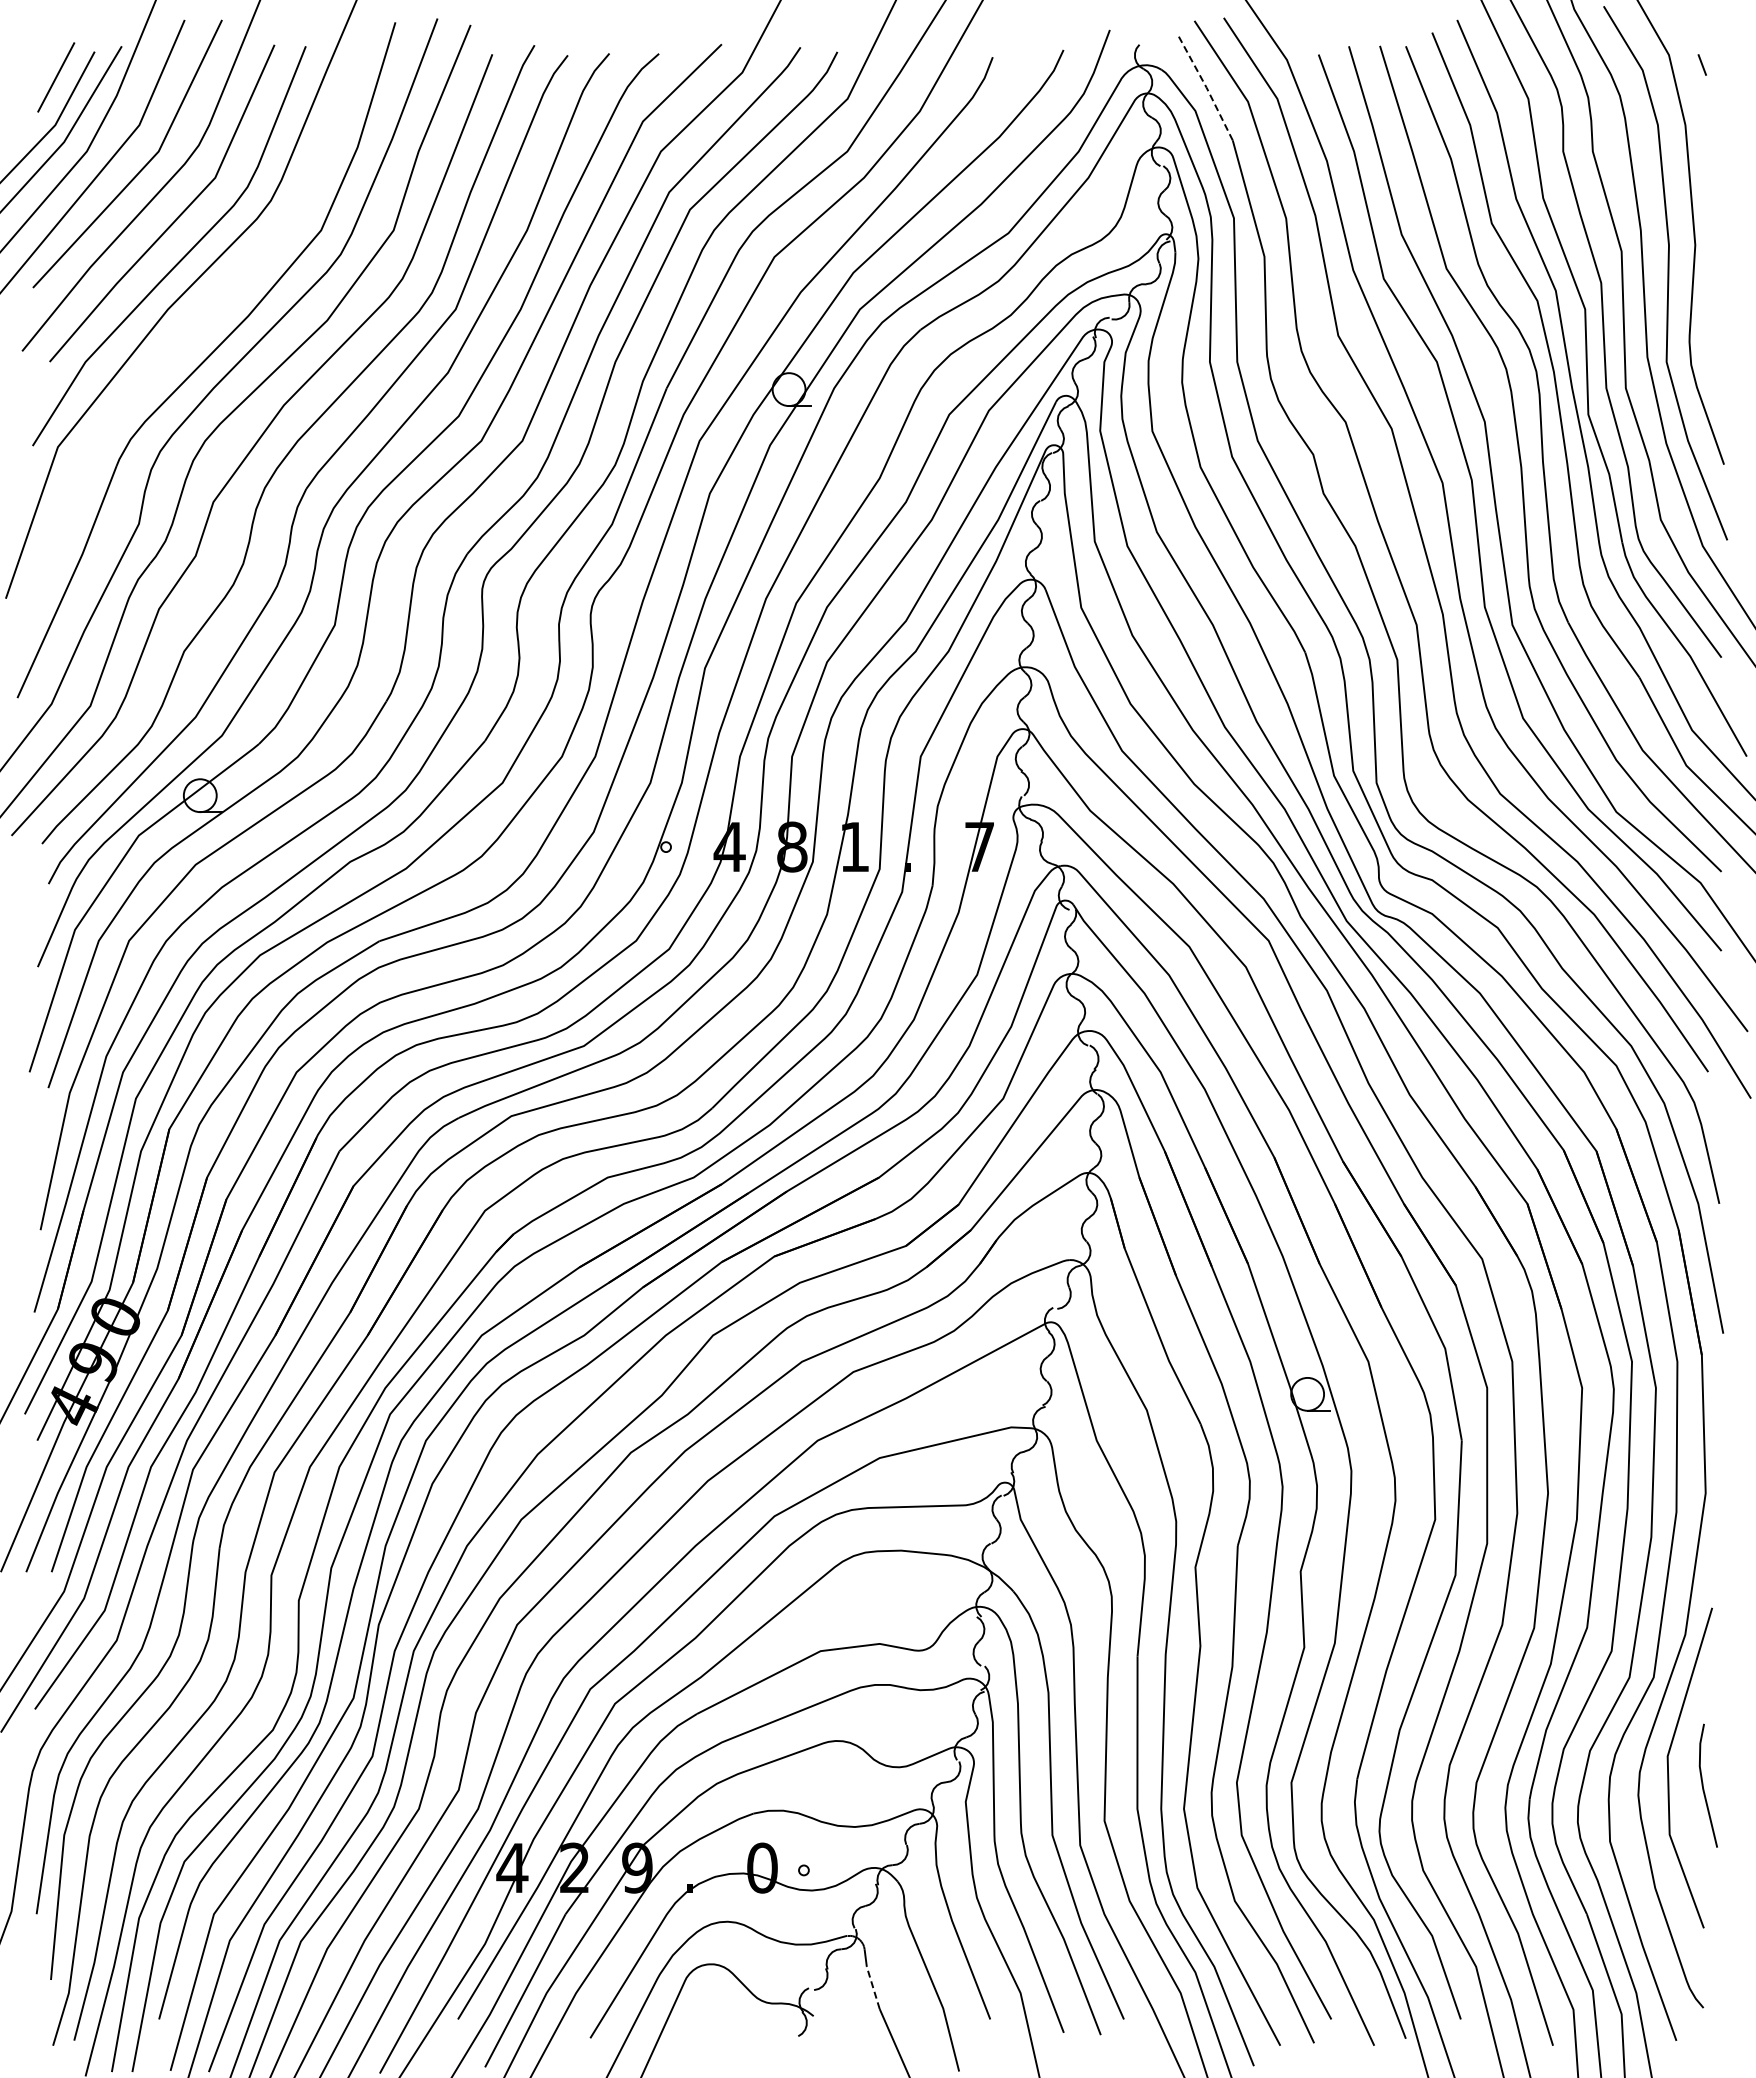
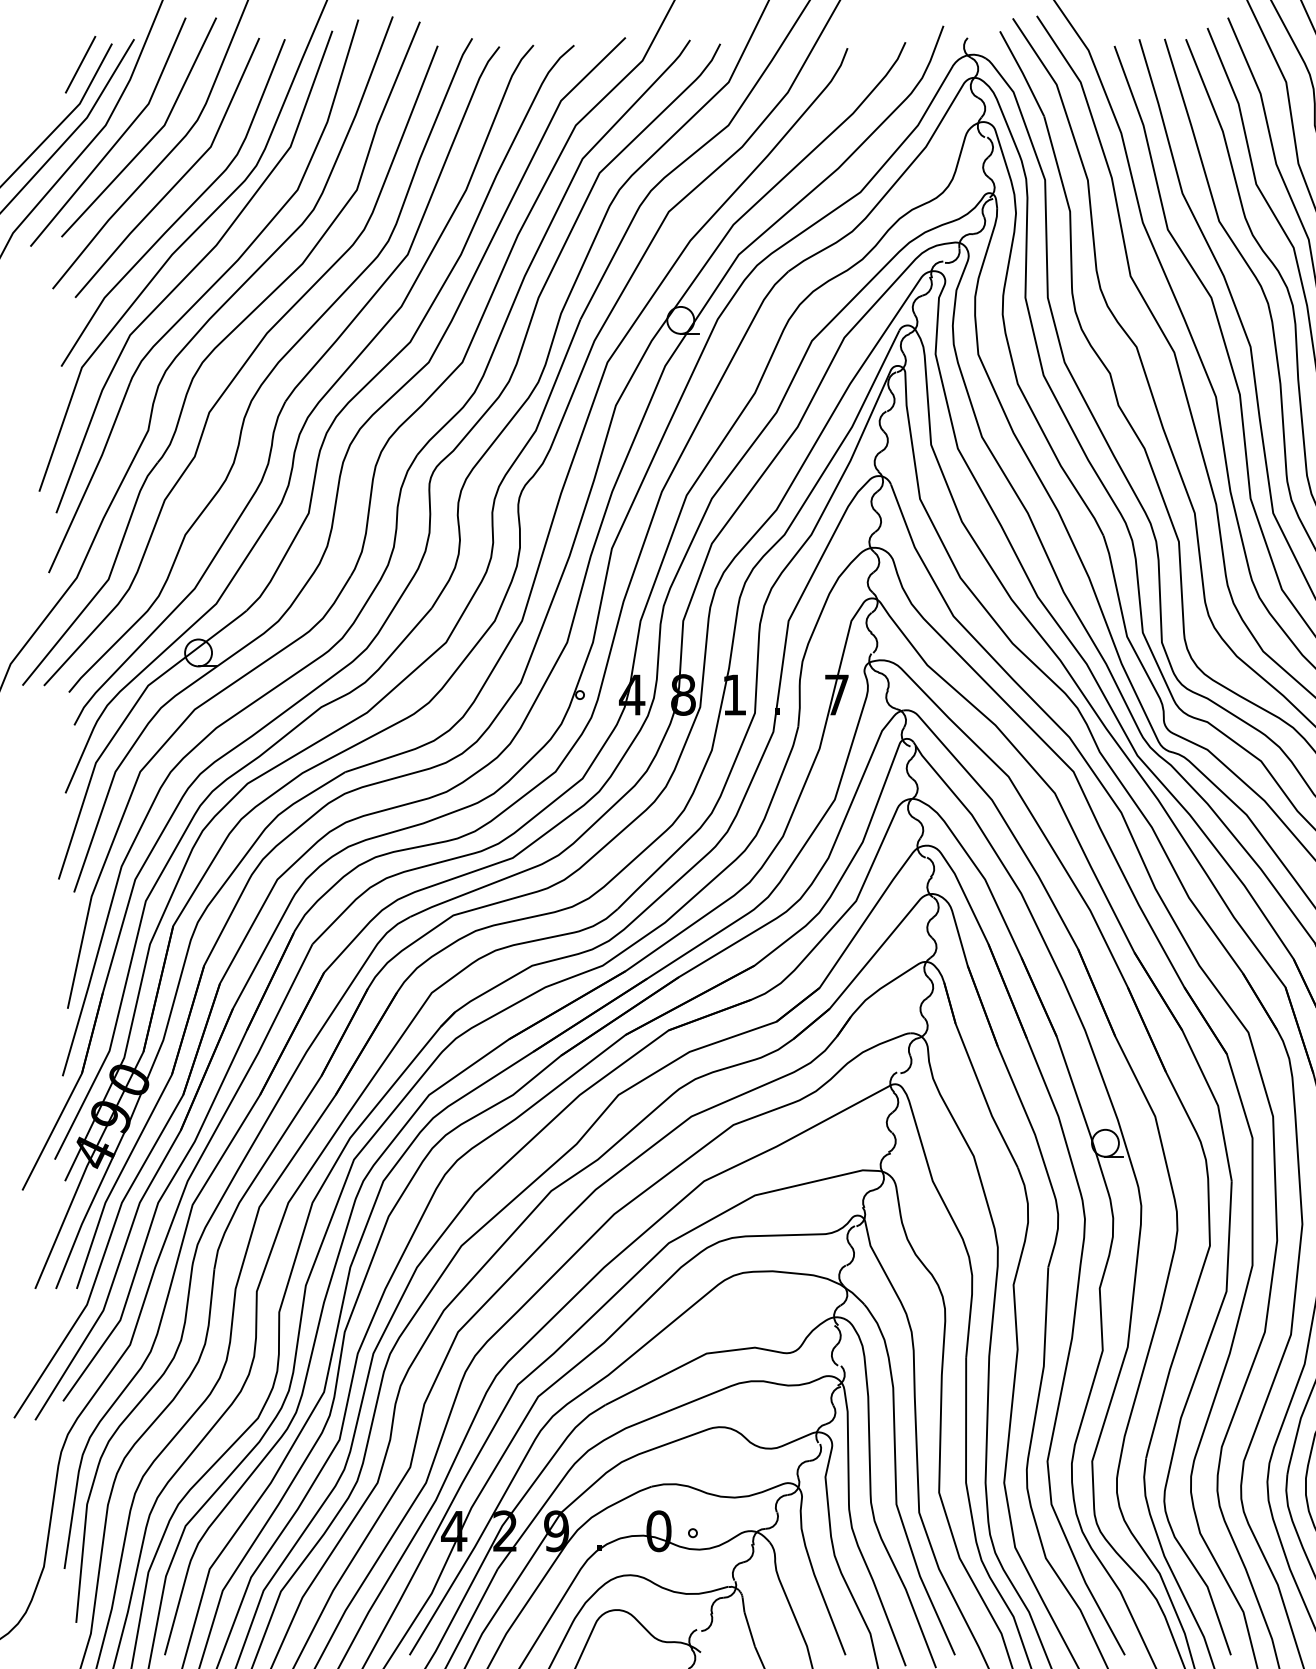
line: (1206, 87) -> (1022, 72), dashed -> solid
curve: (194, 328) -> (193, 270), added
line: (873, 1987) -> (749, 1629), dashed -> solid

